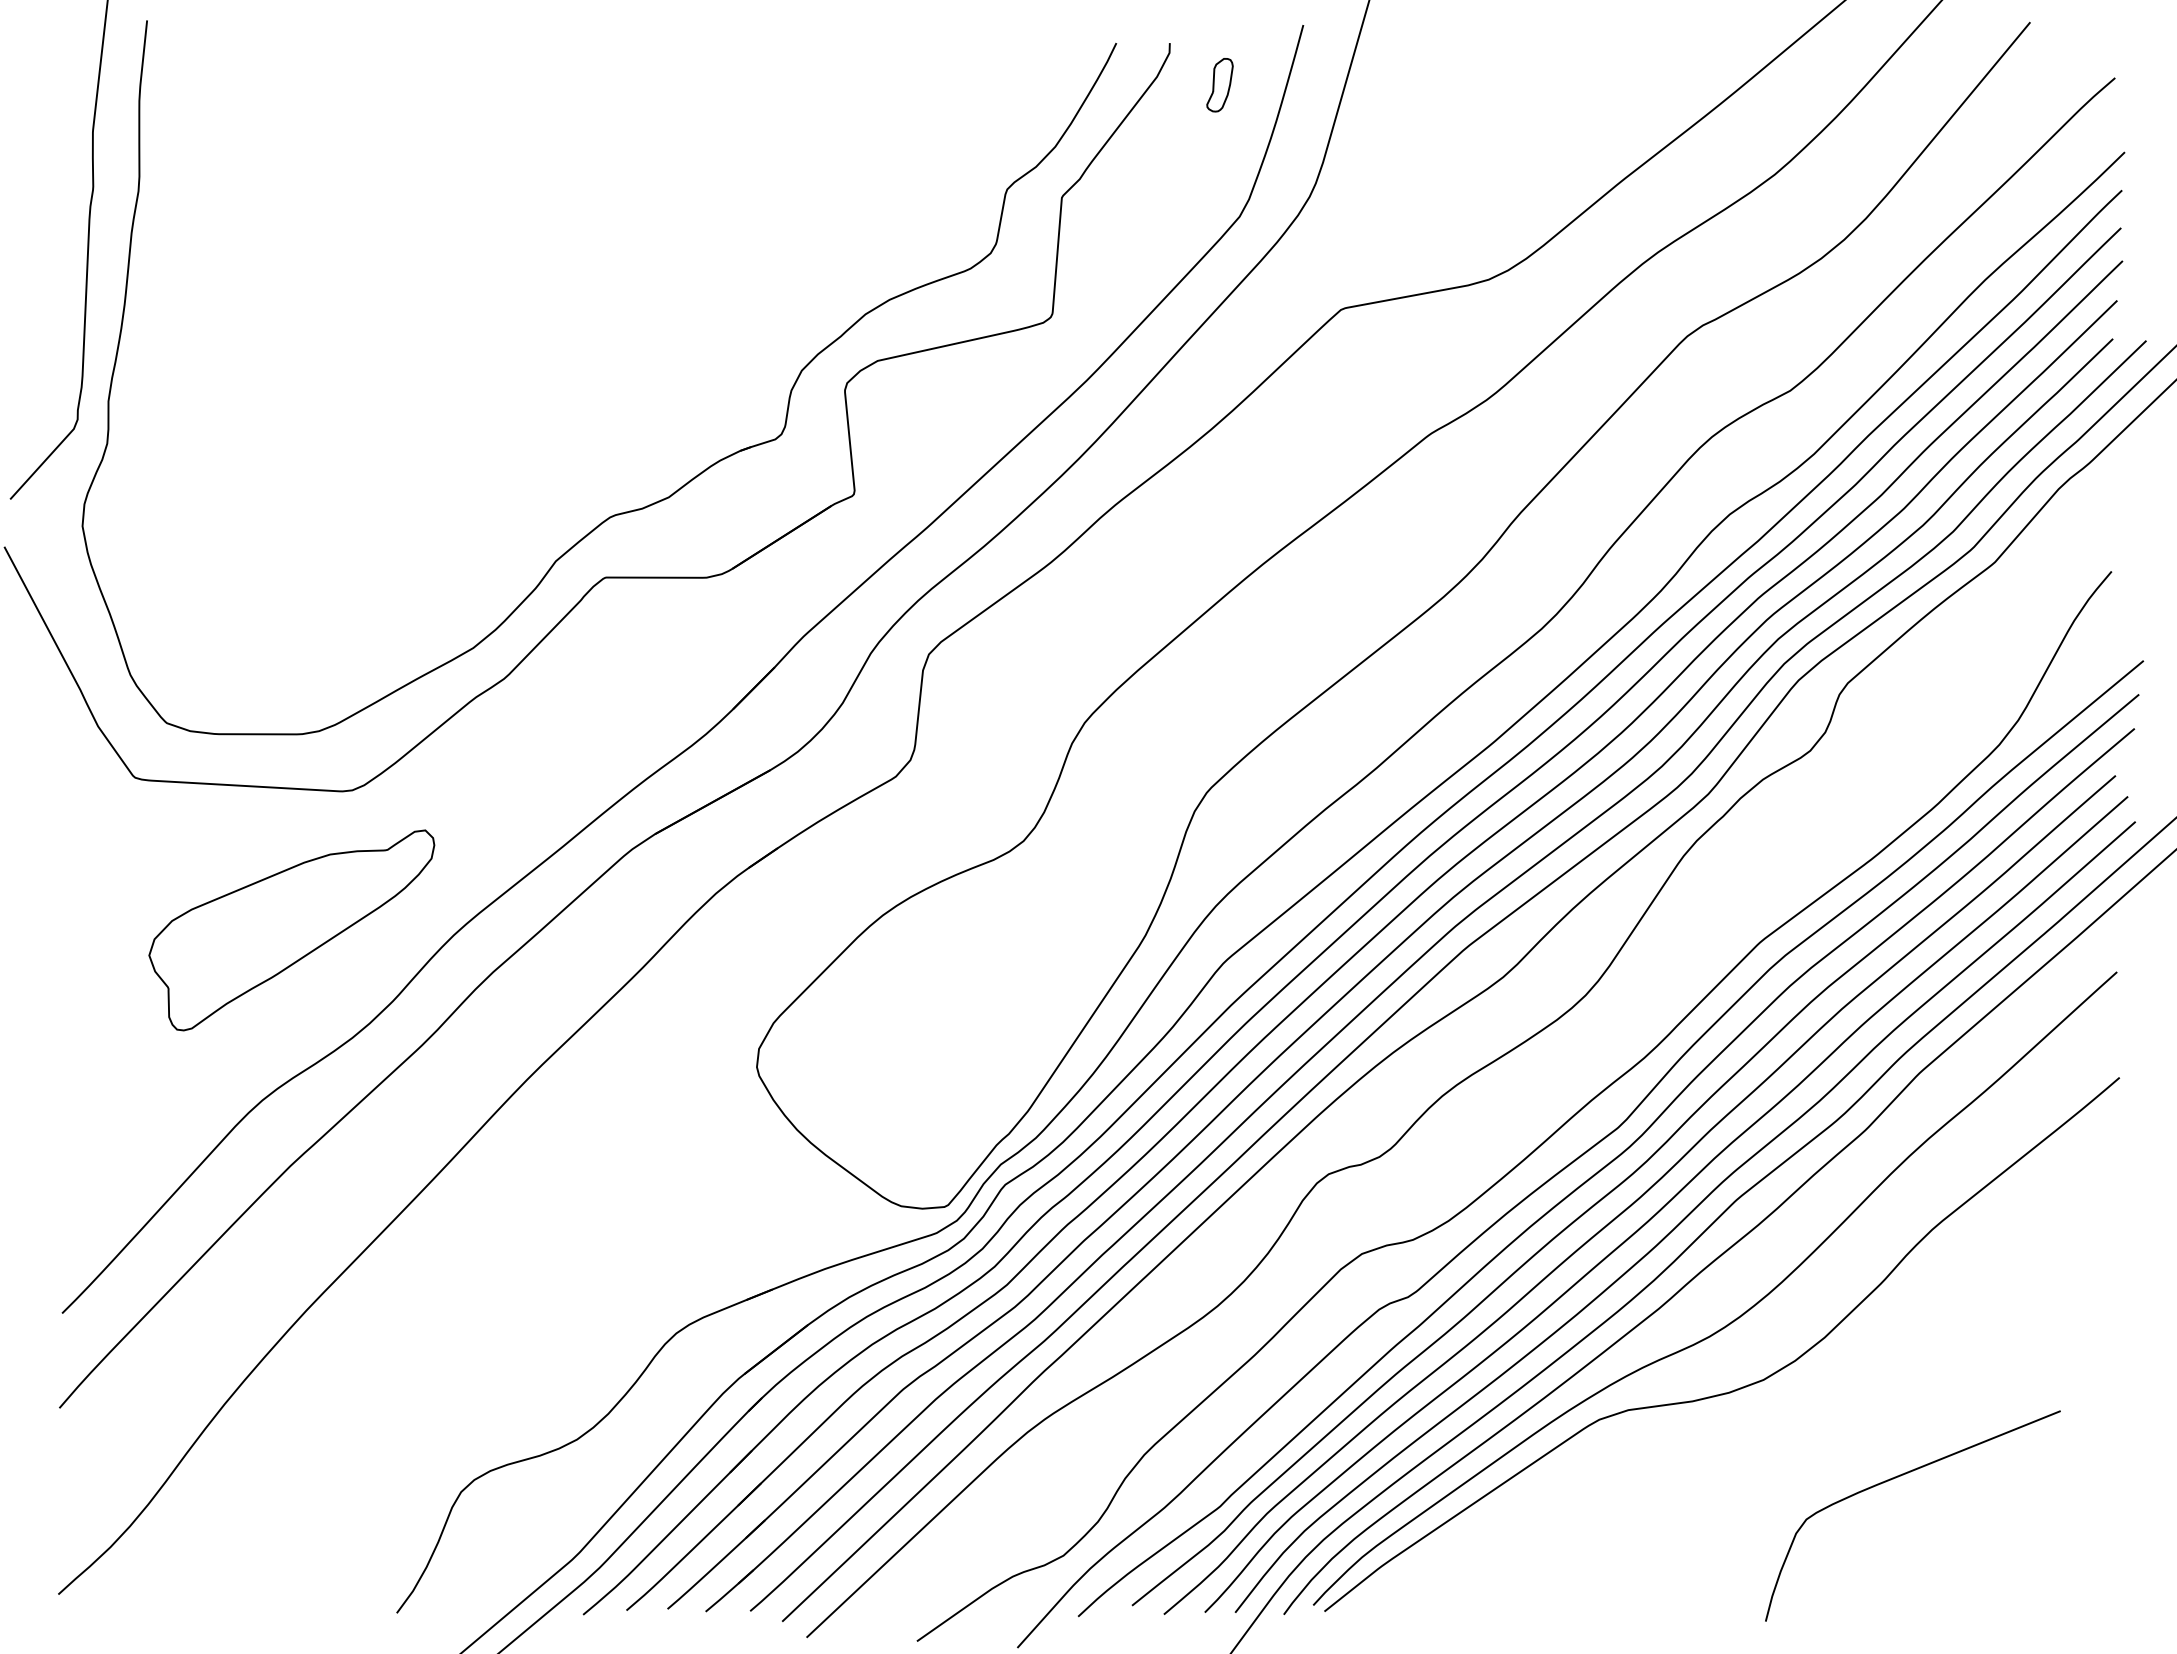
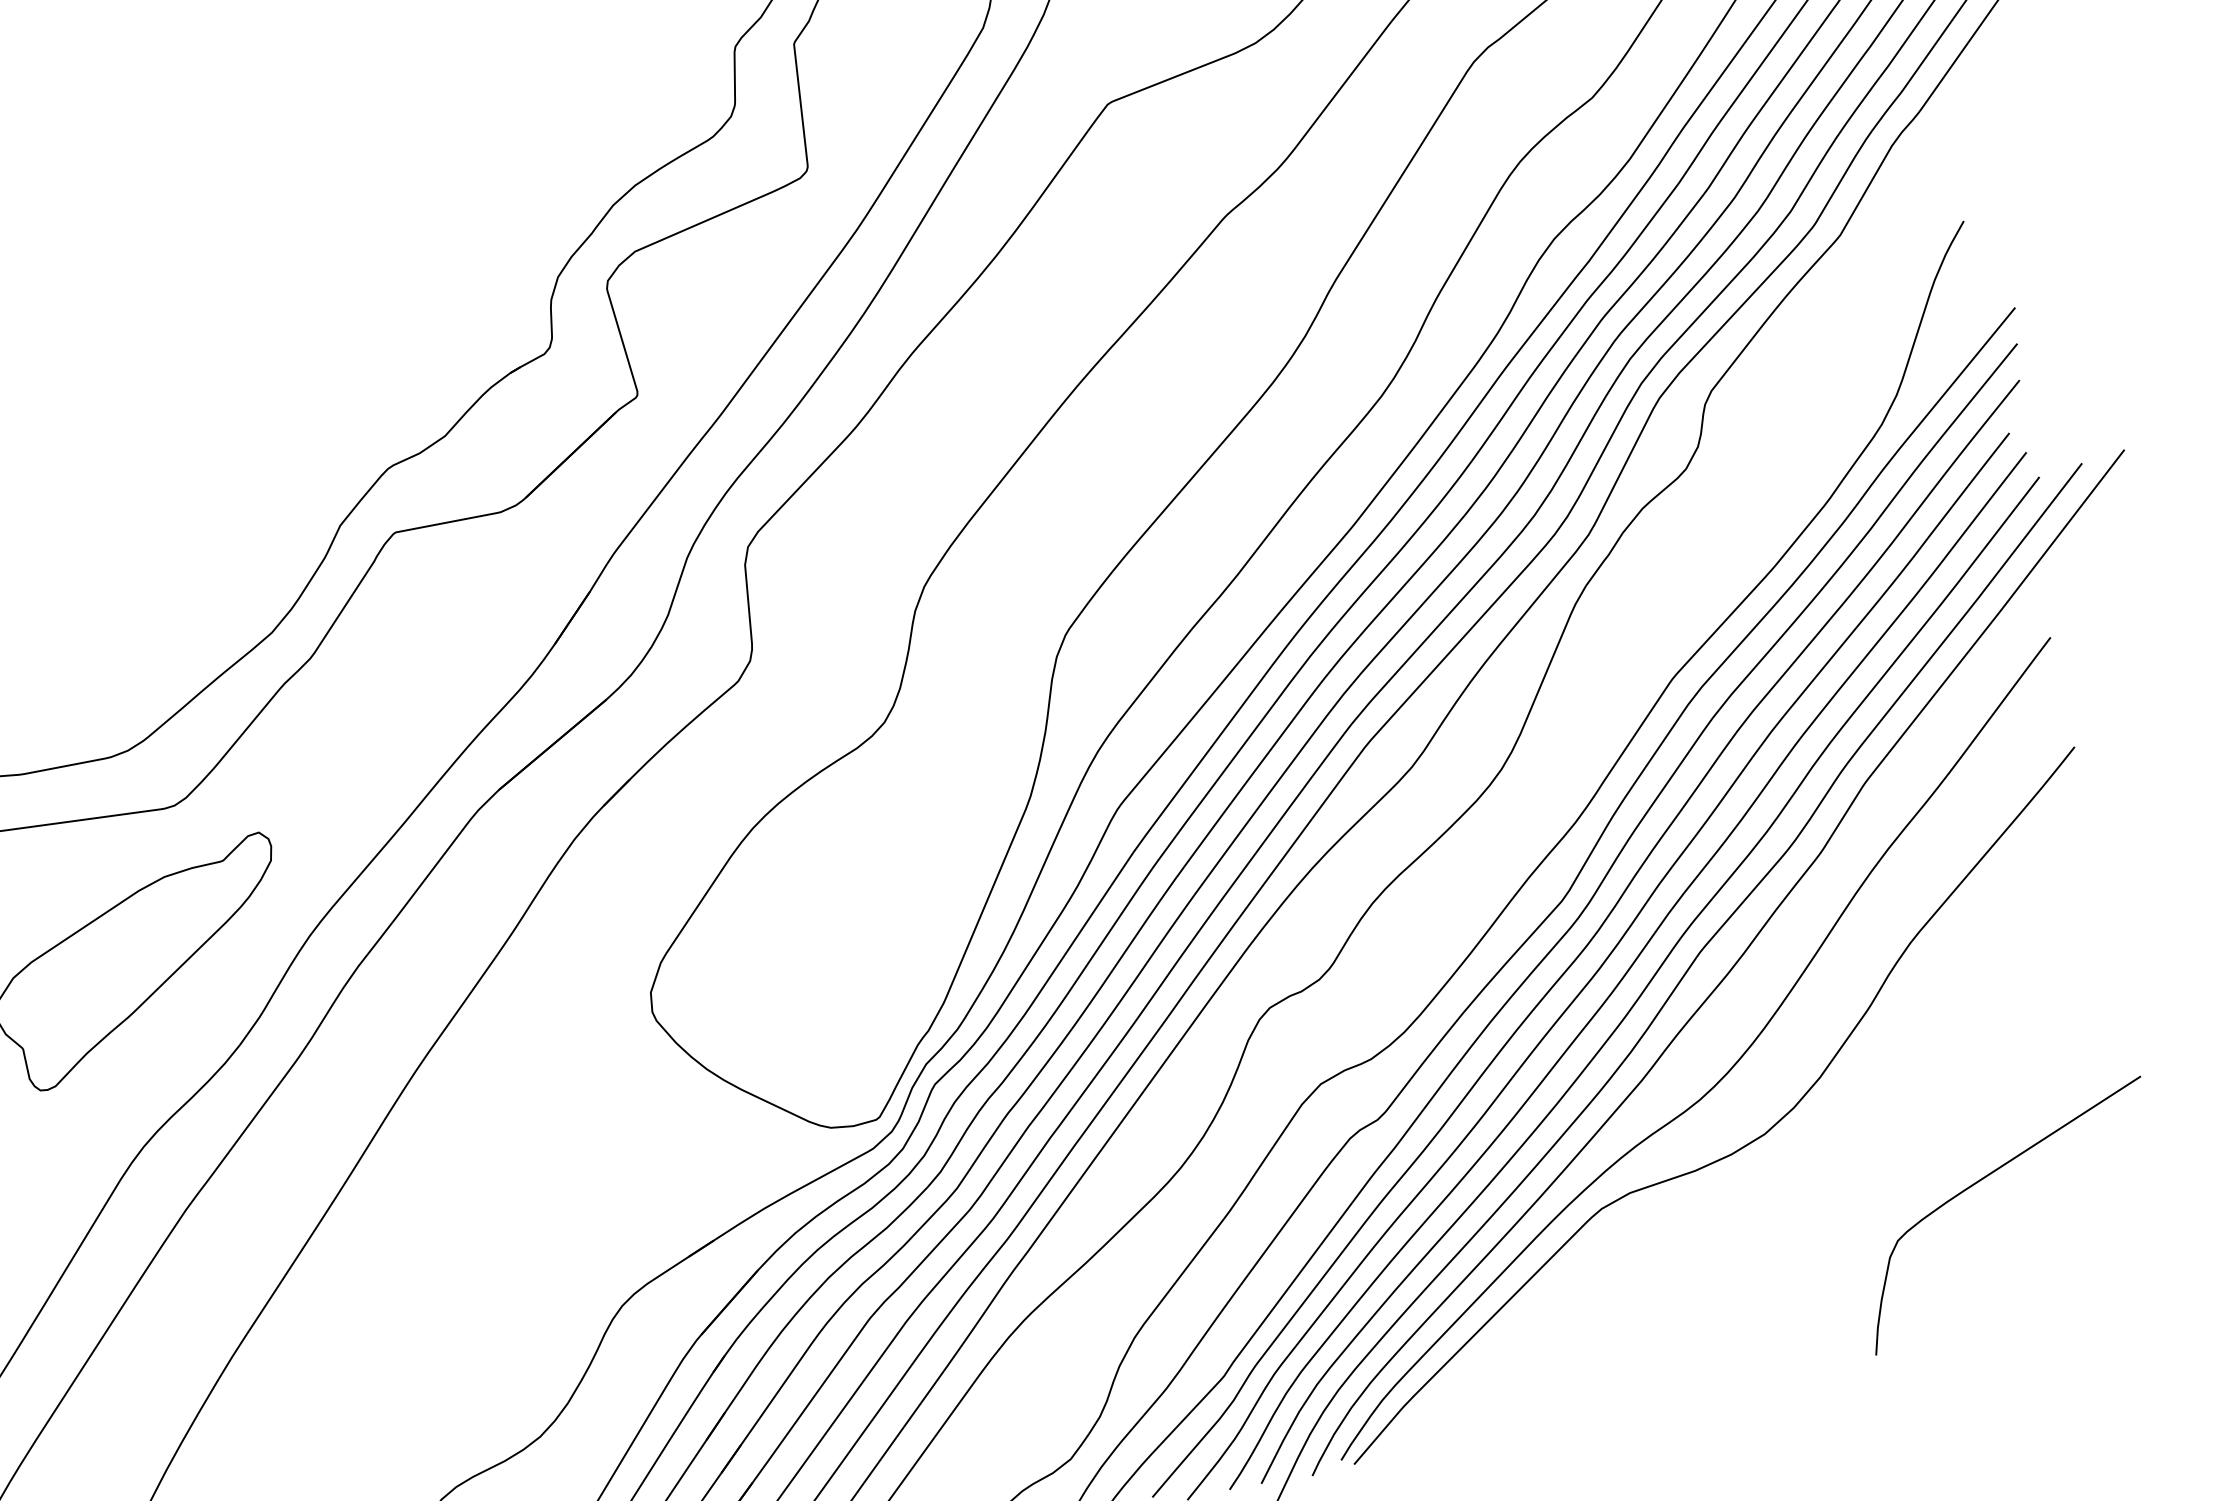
curve: (1898, 1477) -> (1985, 1178), moved

